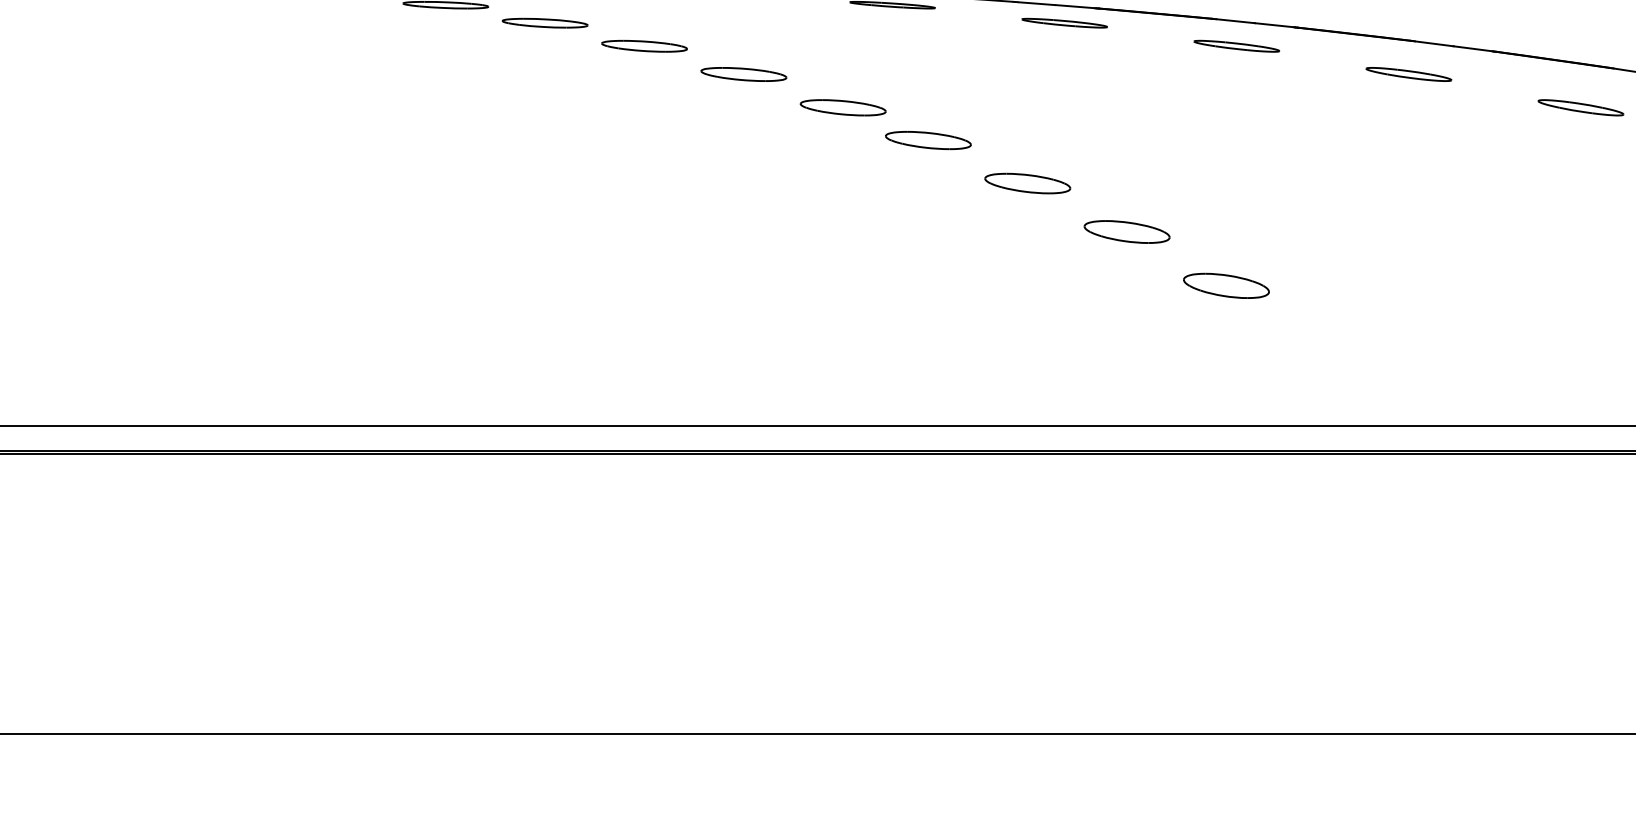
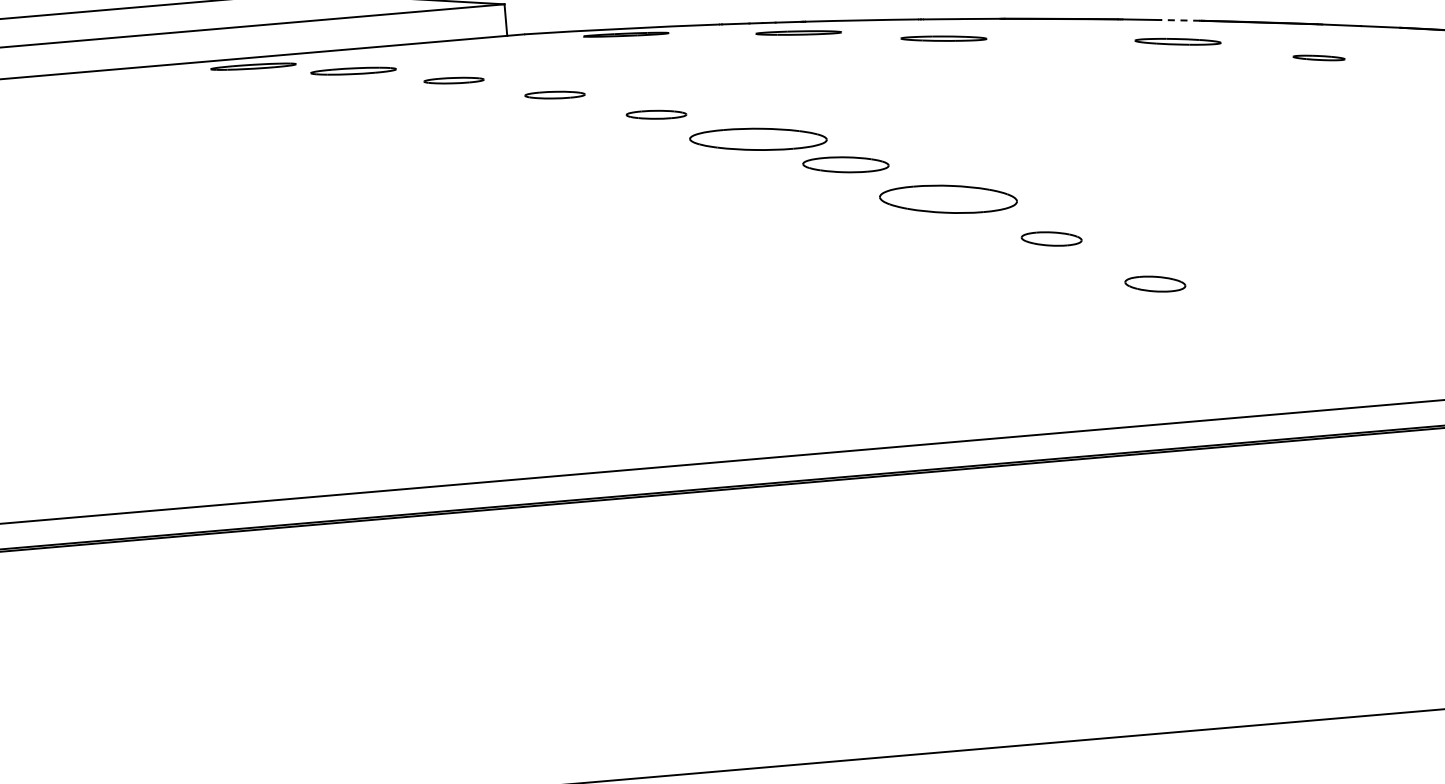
part: (544, 22) -> (453, 80), size x0.7
part: (1064, 22) -> (943, 38), moved
line: (1273, 25) -> (1179, 20), solid -> dashed
part: (644, 45) -> (554, 94), size x0.7
part: (1236, 45) -> (1177, 41), moved
part: (743, 74) -> (656, 114), size x0.7
part: (1408, 74) -> (1318, 58), size x0.6
part: (842, 107) -> (757, 139), size x1.6
part: (1027, 183) -> (948, 199), size x1.6
part: (1126, 231) -> (1051, 238), size x0.7
part: (1226, 285) -> (1155, 283), size x0.7

